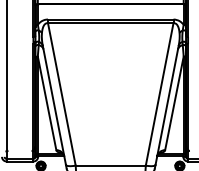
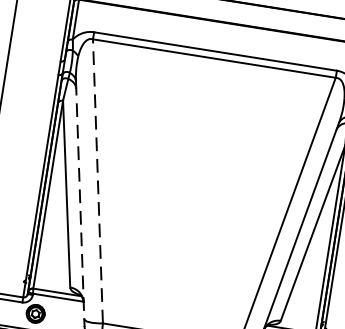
line: (61, 94) -> (97, 181), solid -> dashed
line: (54, 105) -> (80, 200), solid -> dashed

